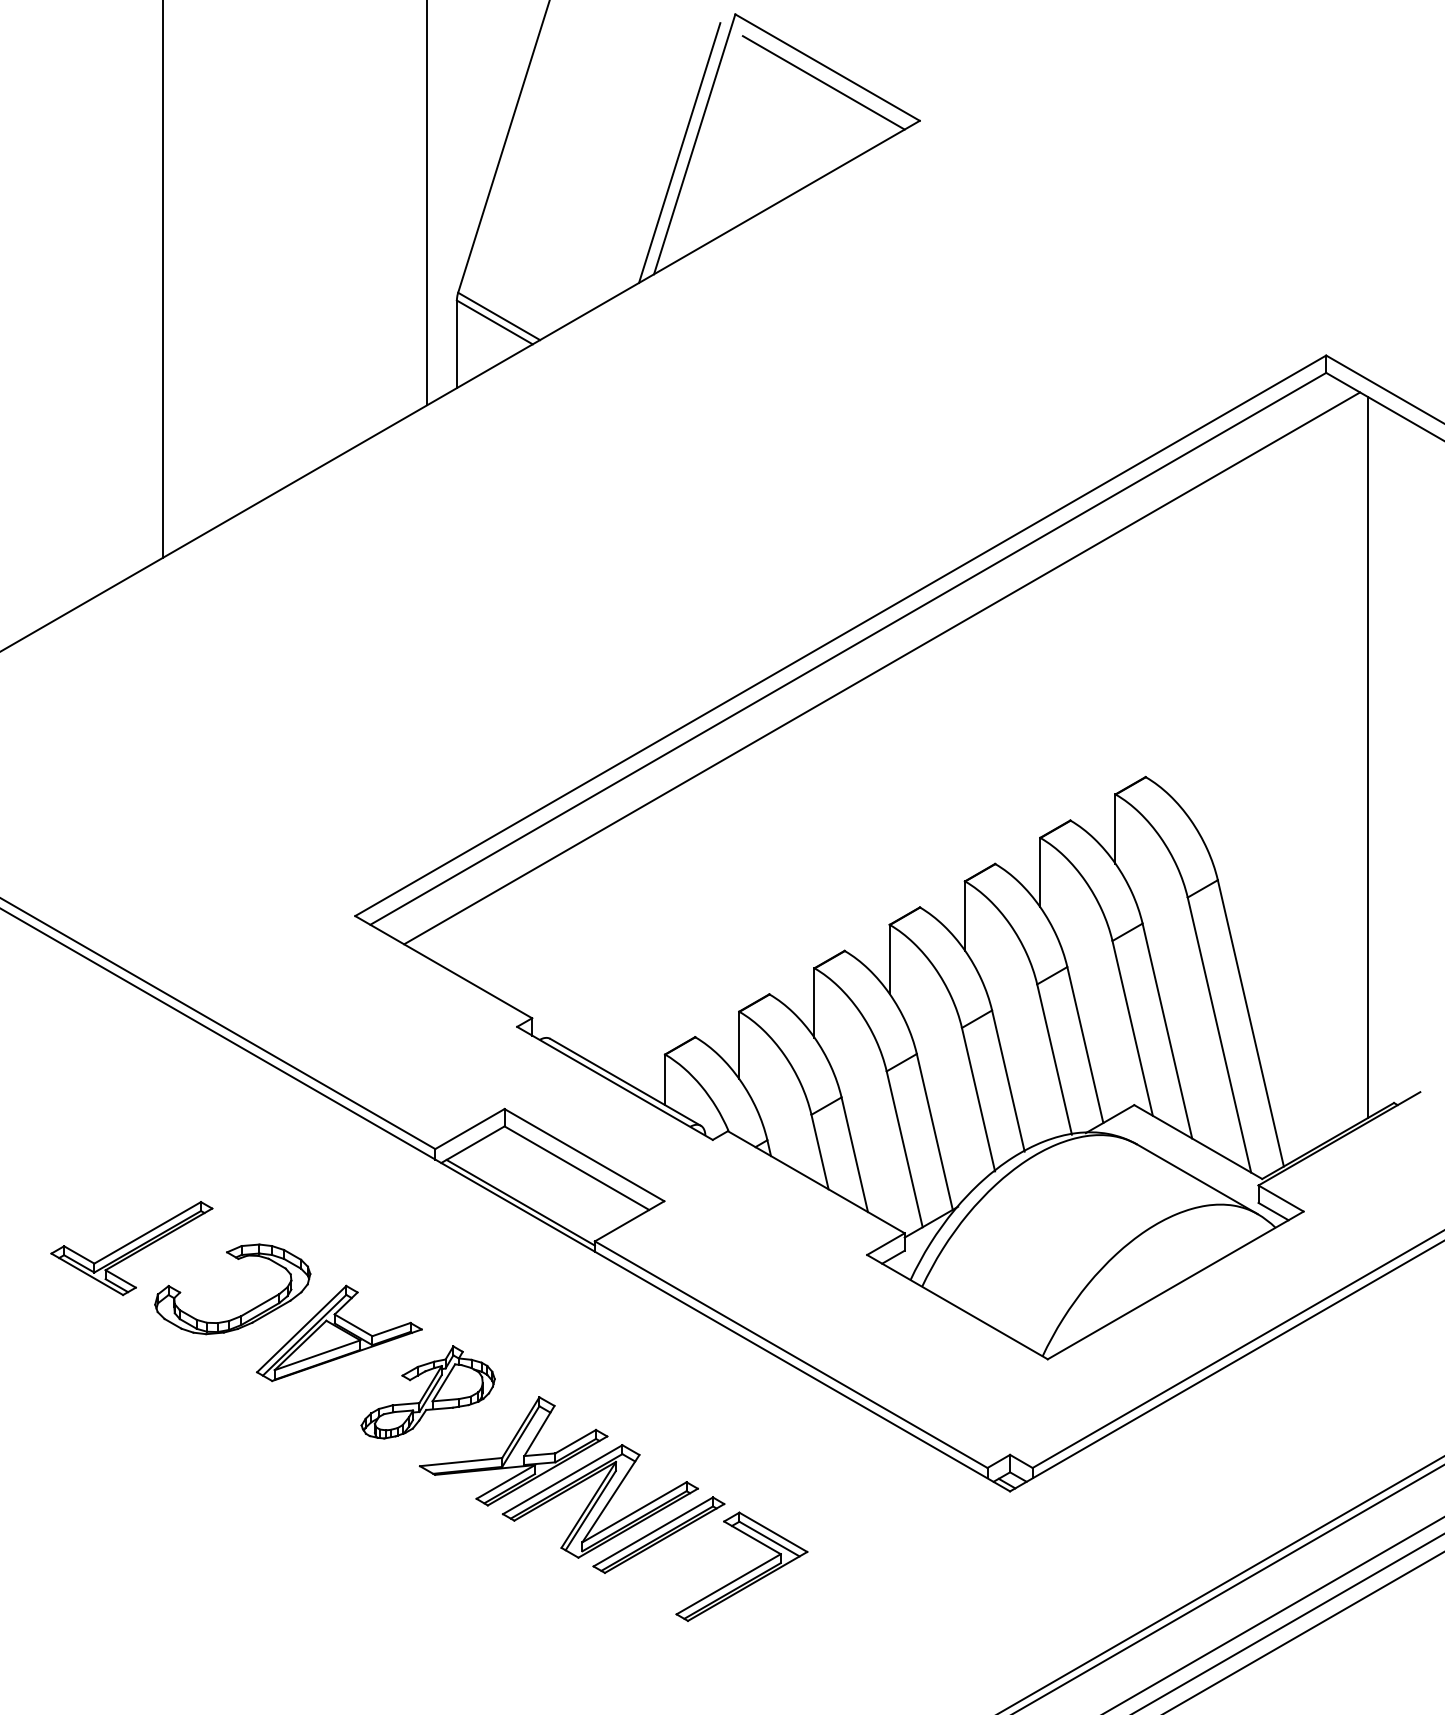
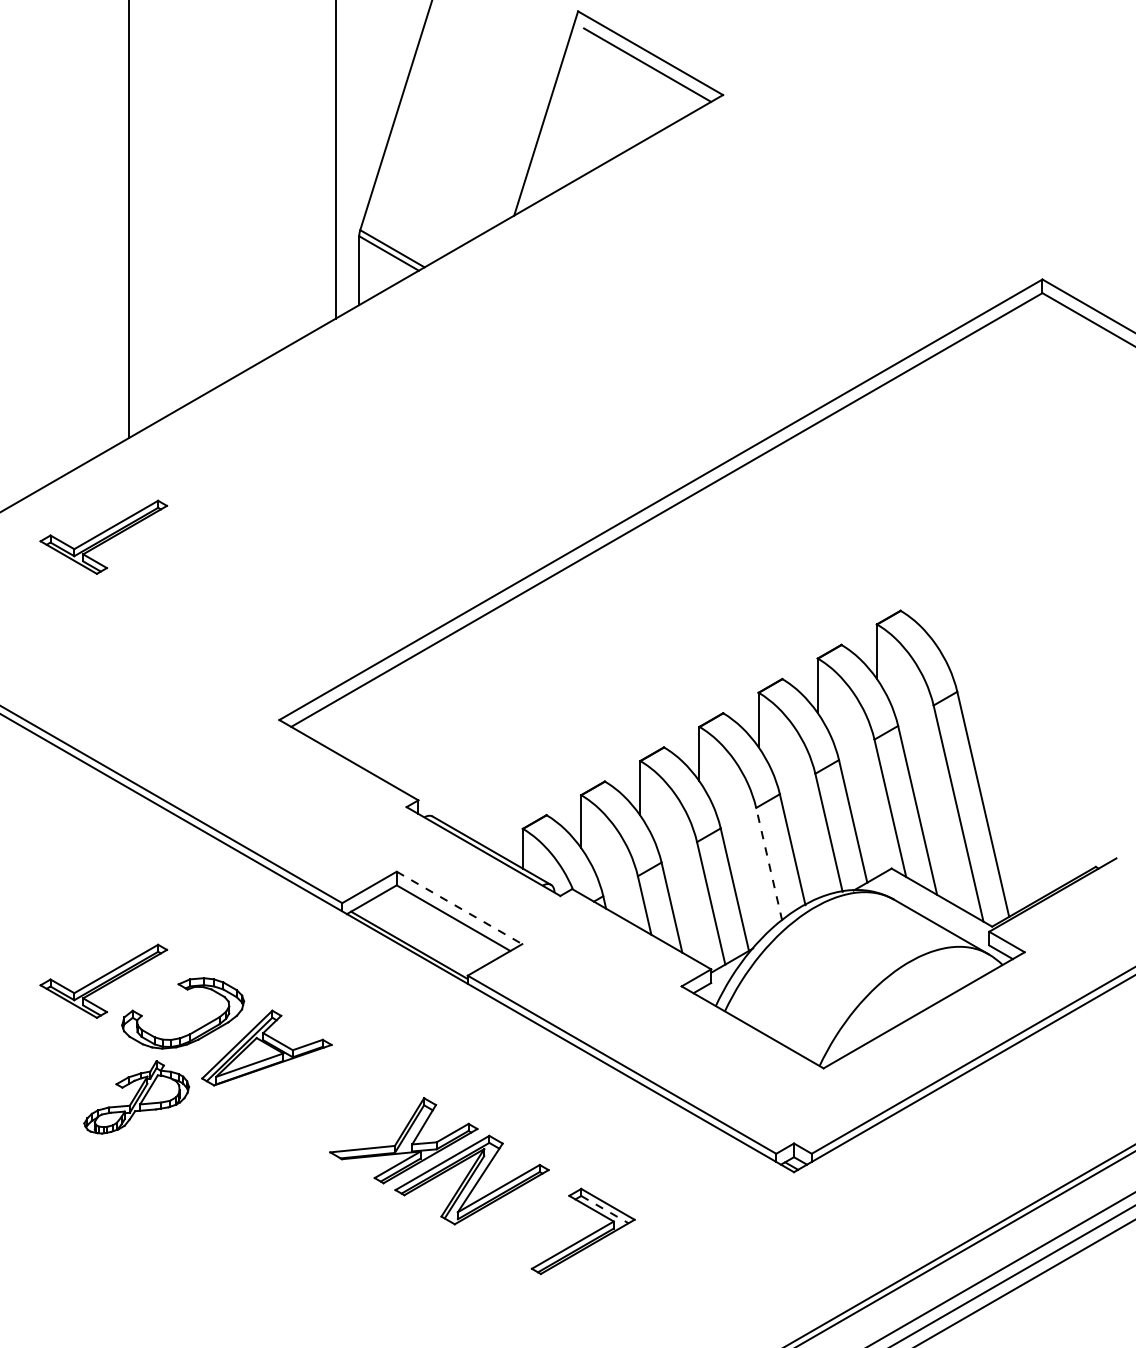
line: (679, 153) -> (534, 120), removed
line: (882, 668) -> (693, 525), removed
part: (131, 682) -> (103, 536), added
line: (1368, 756) -> (1075, 594), removed
line: (978, 1099) -> (769, 864), solid -> dashed
line: (584, 1155) -> (459, 908), solid -> dashed
part: (427, 1392) -> (136, 1097), moved
part: (658, 1535) -> (517, 1206), removed
line: (770, 1538) -> (605, 1209), solid -> dashed

